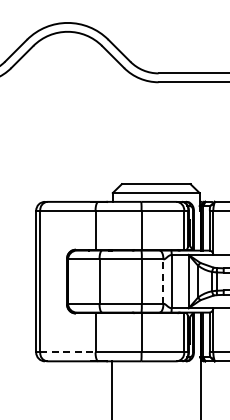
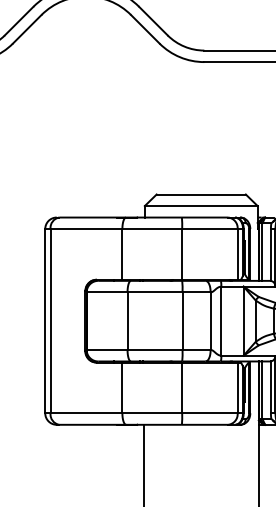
line: (163, 281) -> (210, 321), dashed -> solid
line: (67, 352) -> (85, 413), dashed -> solid

